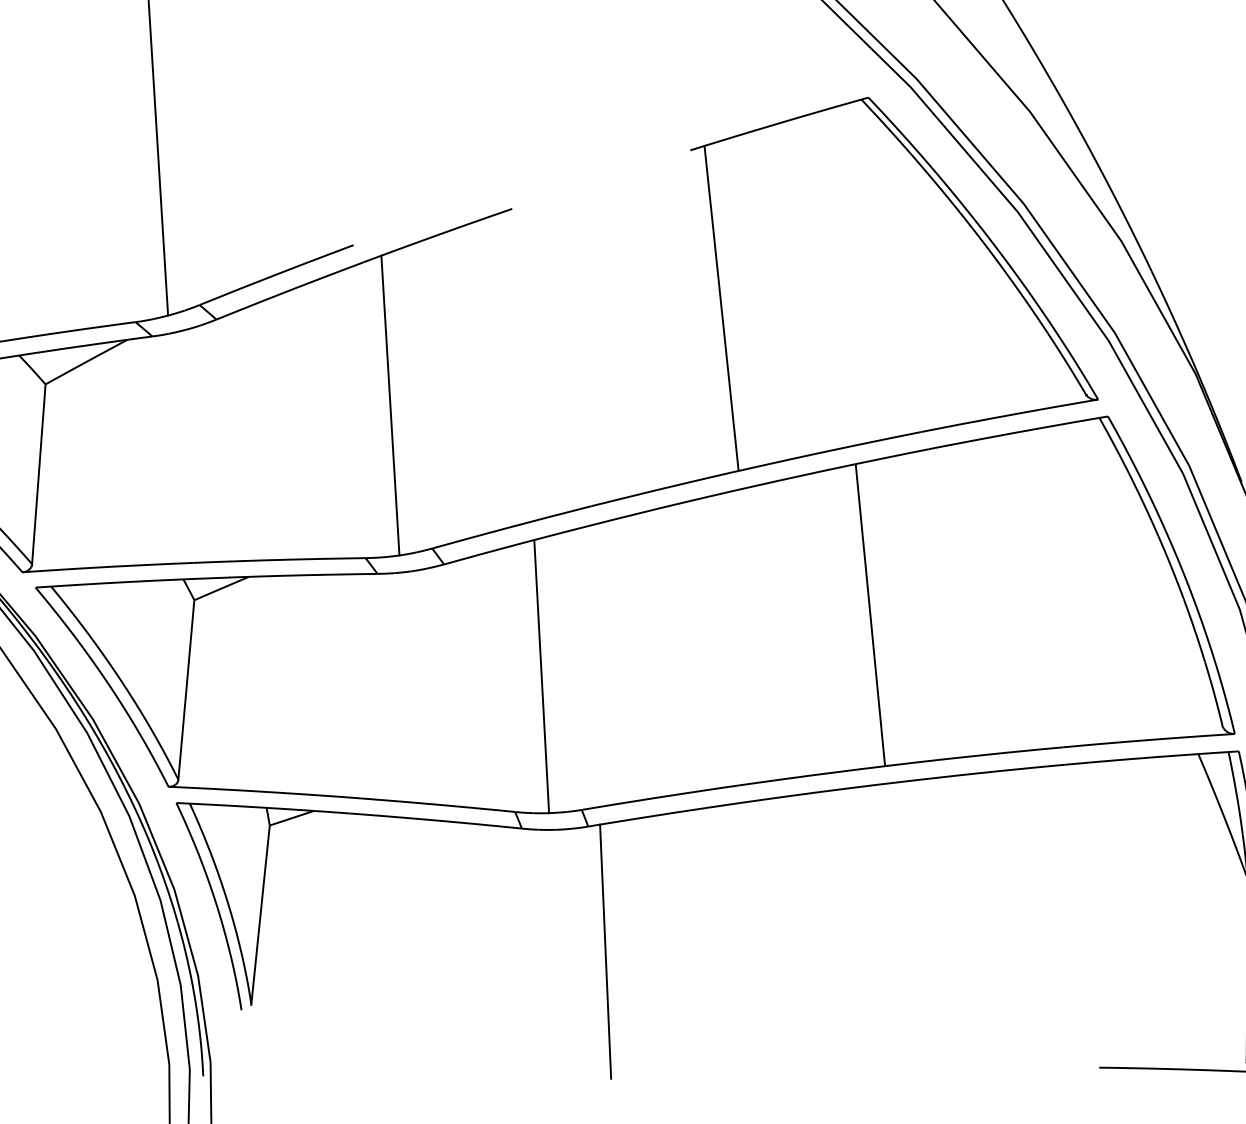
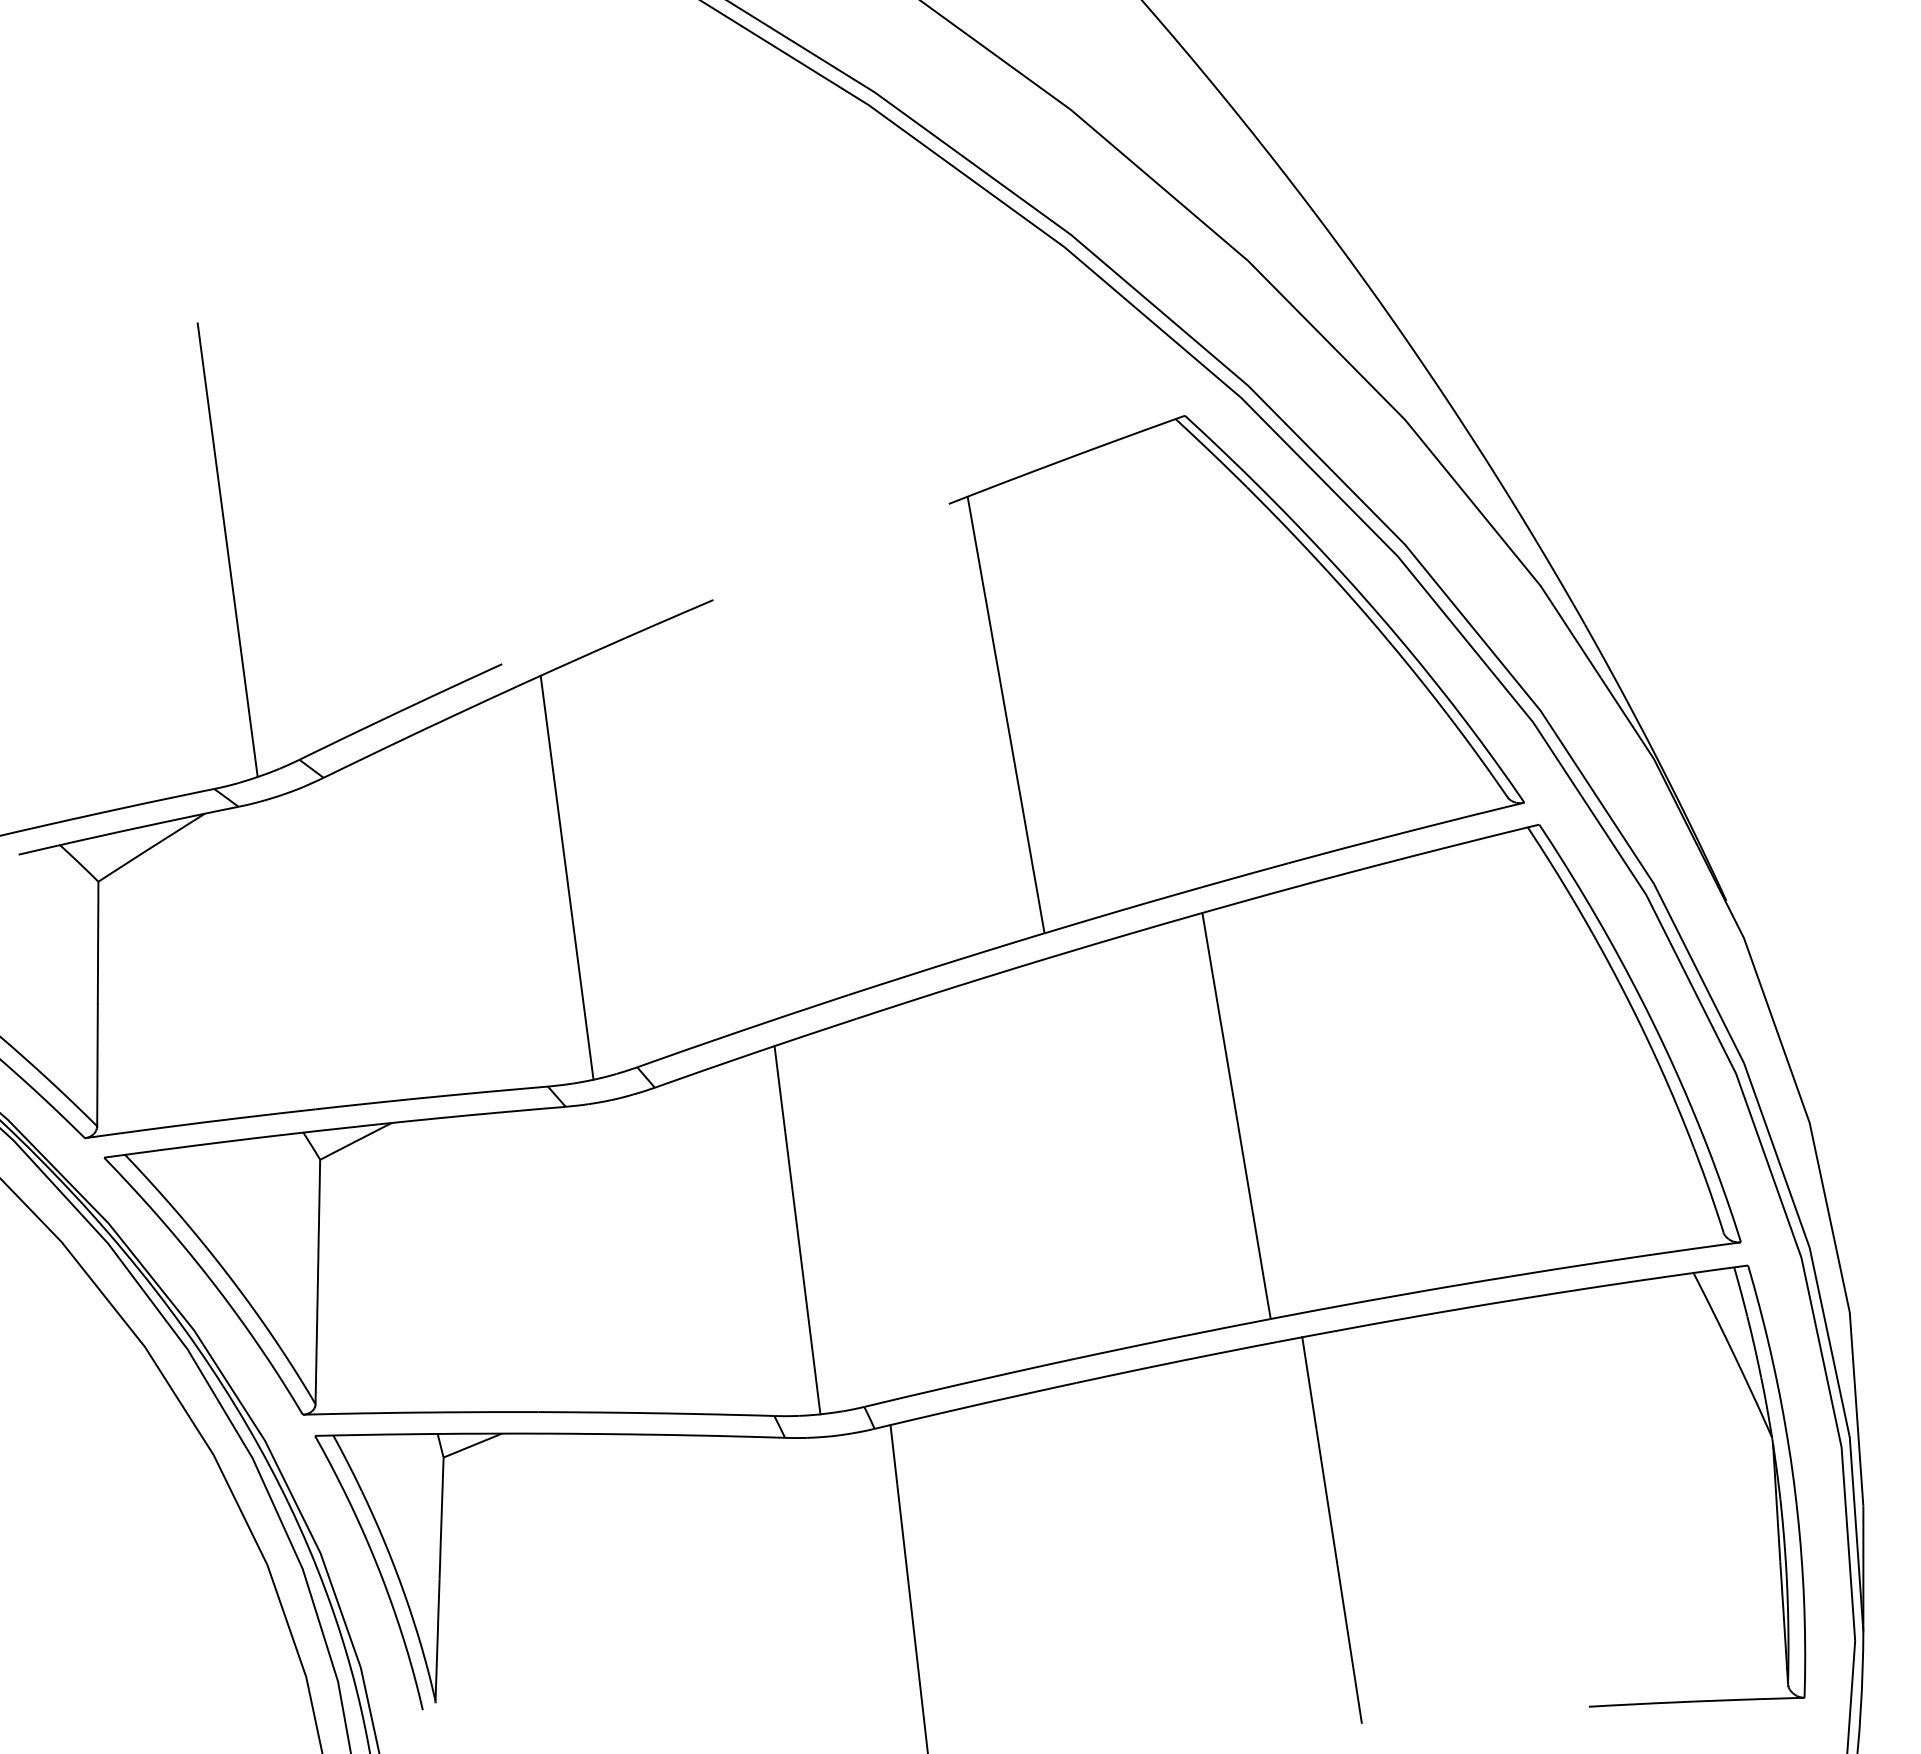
line: (918, 924) -> (1331, 1529), added

